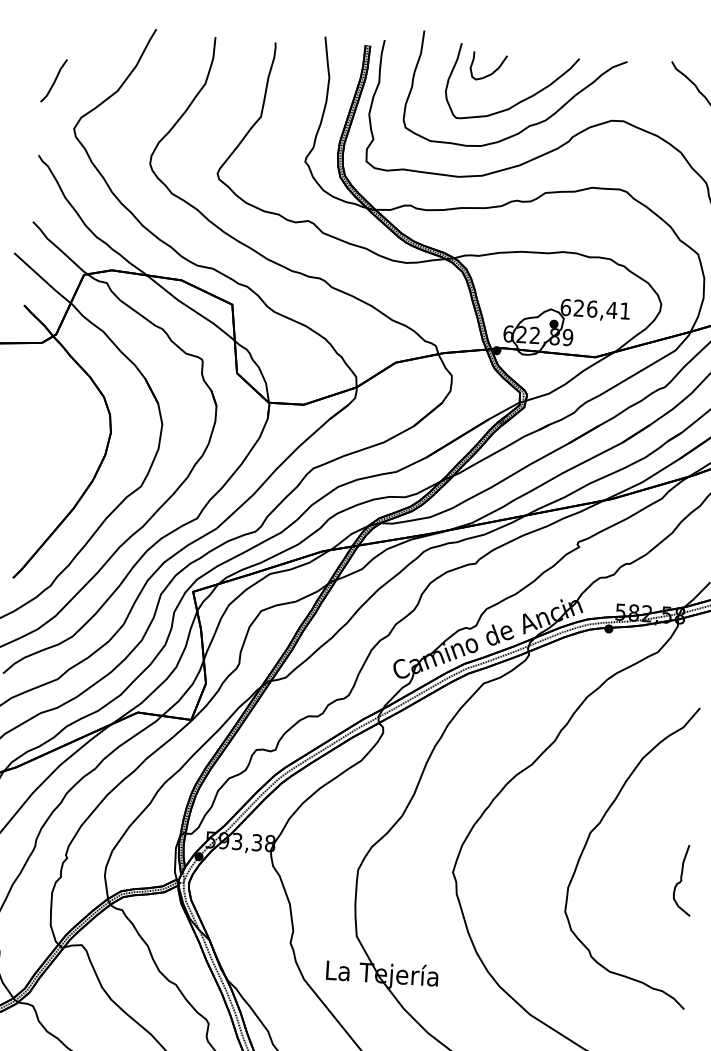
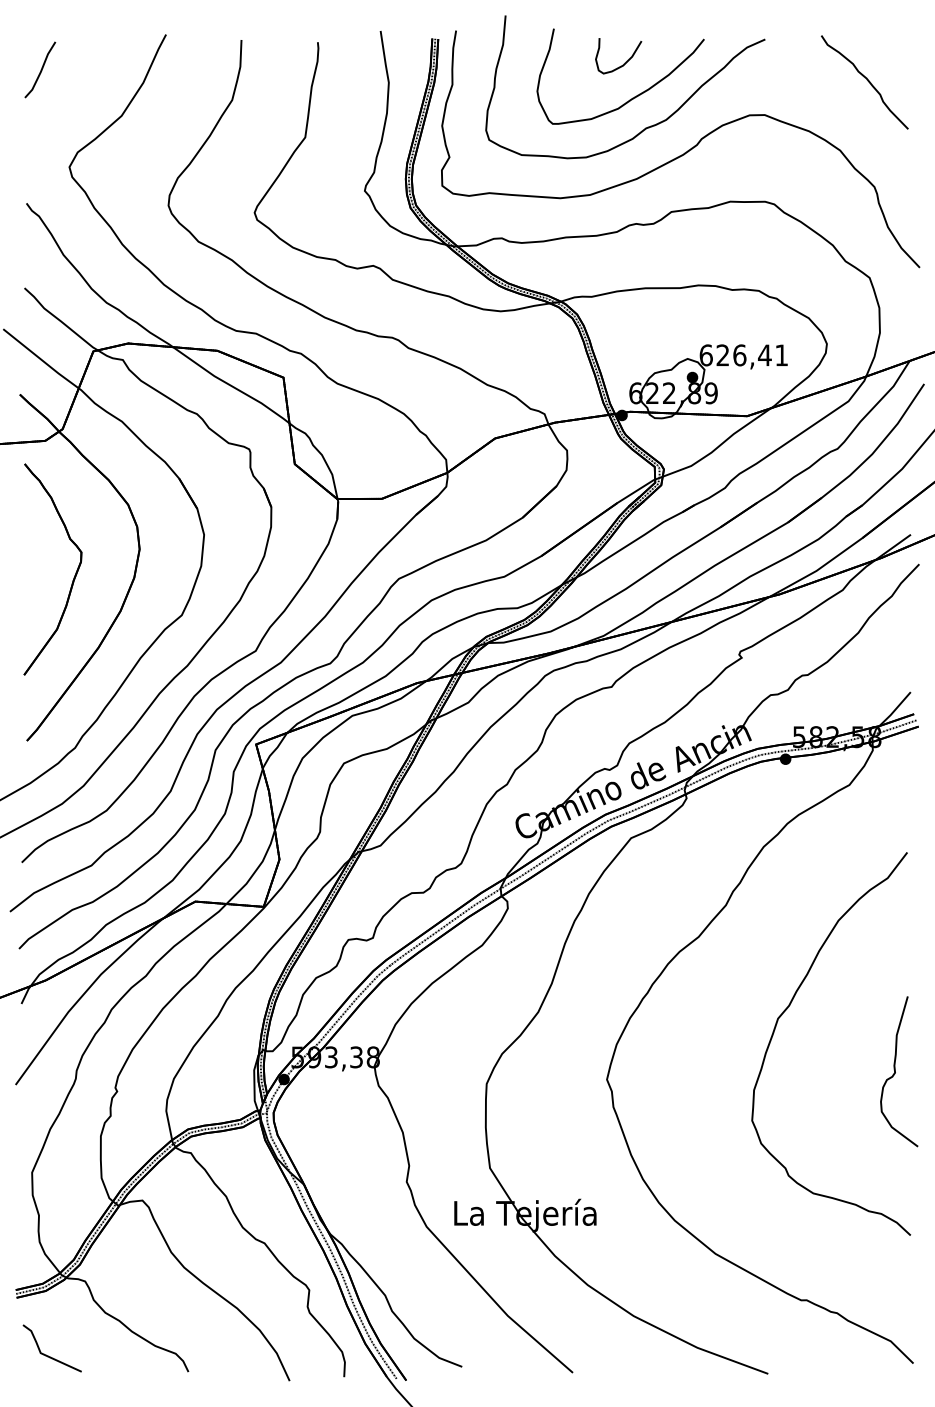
curve: (492, 71) -> (624, 62), moved
line: (54, 80) -> (40, 69), moved
part: (57, 451) -> (73, 577), added
part: (683, 880) -> (899, 1071), size x1.67

